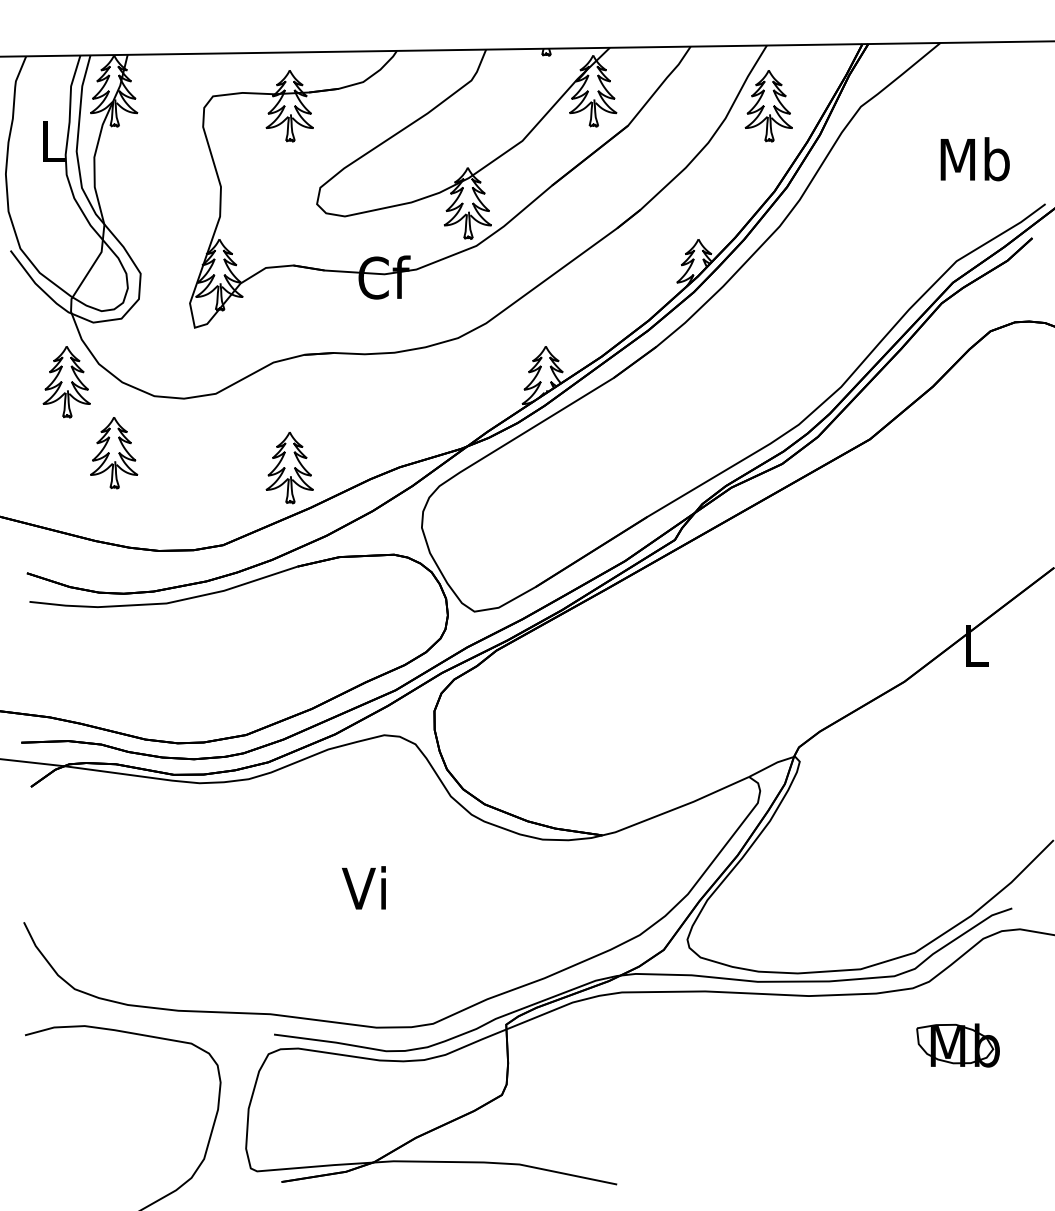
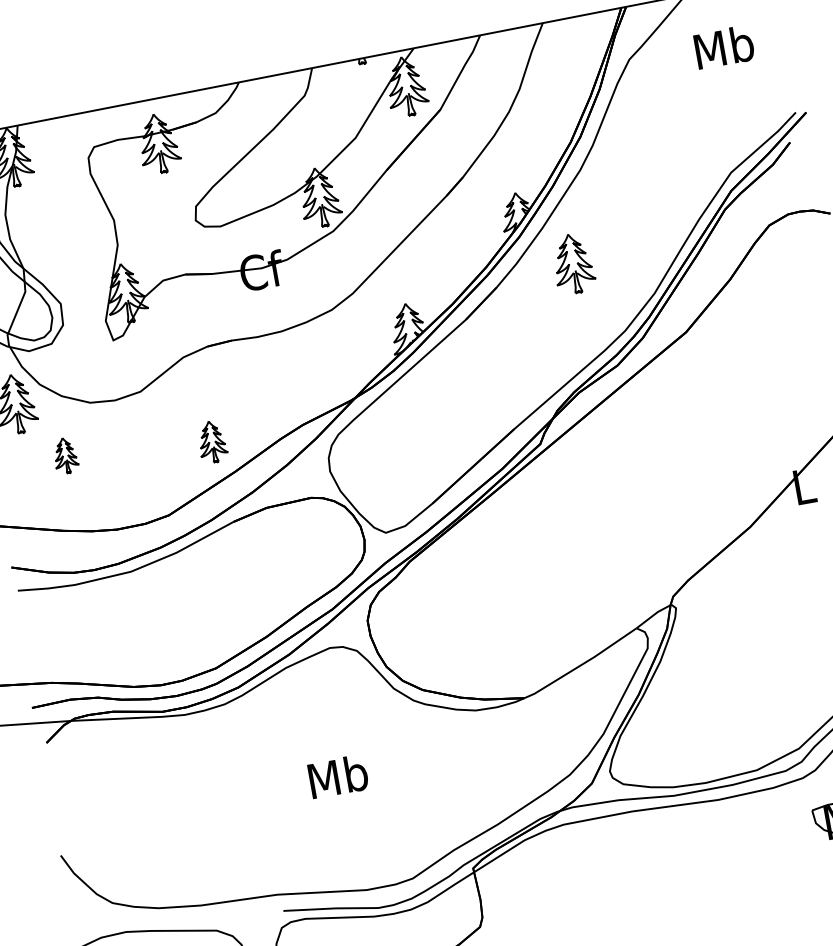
part: (768, 106) -> (573, 264), moved
text: (974, 159) -> (723, 47), moved
part: (114, 453) -> (65, 455), size x0.6
part: (289, 468) -> (212, 442), size x0.7
text: (366, 888) -> (337, 776), Vi -> Mb

